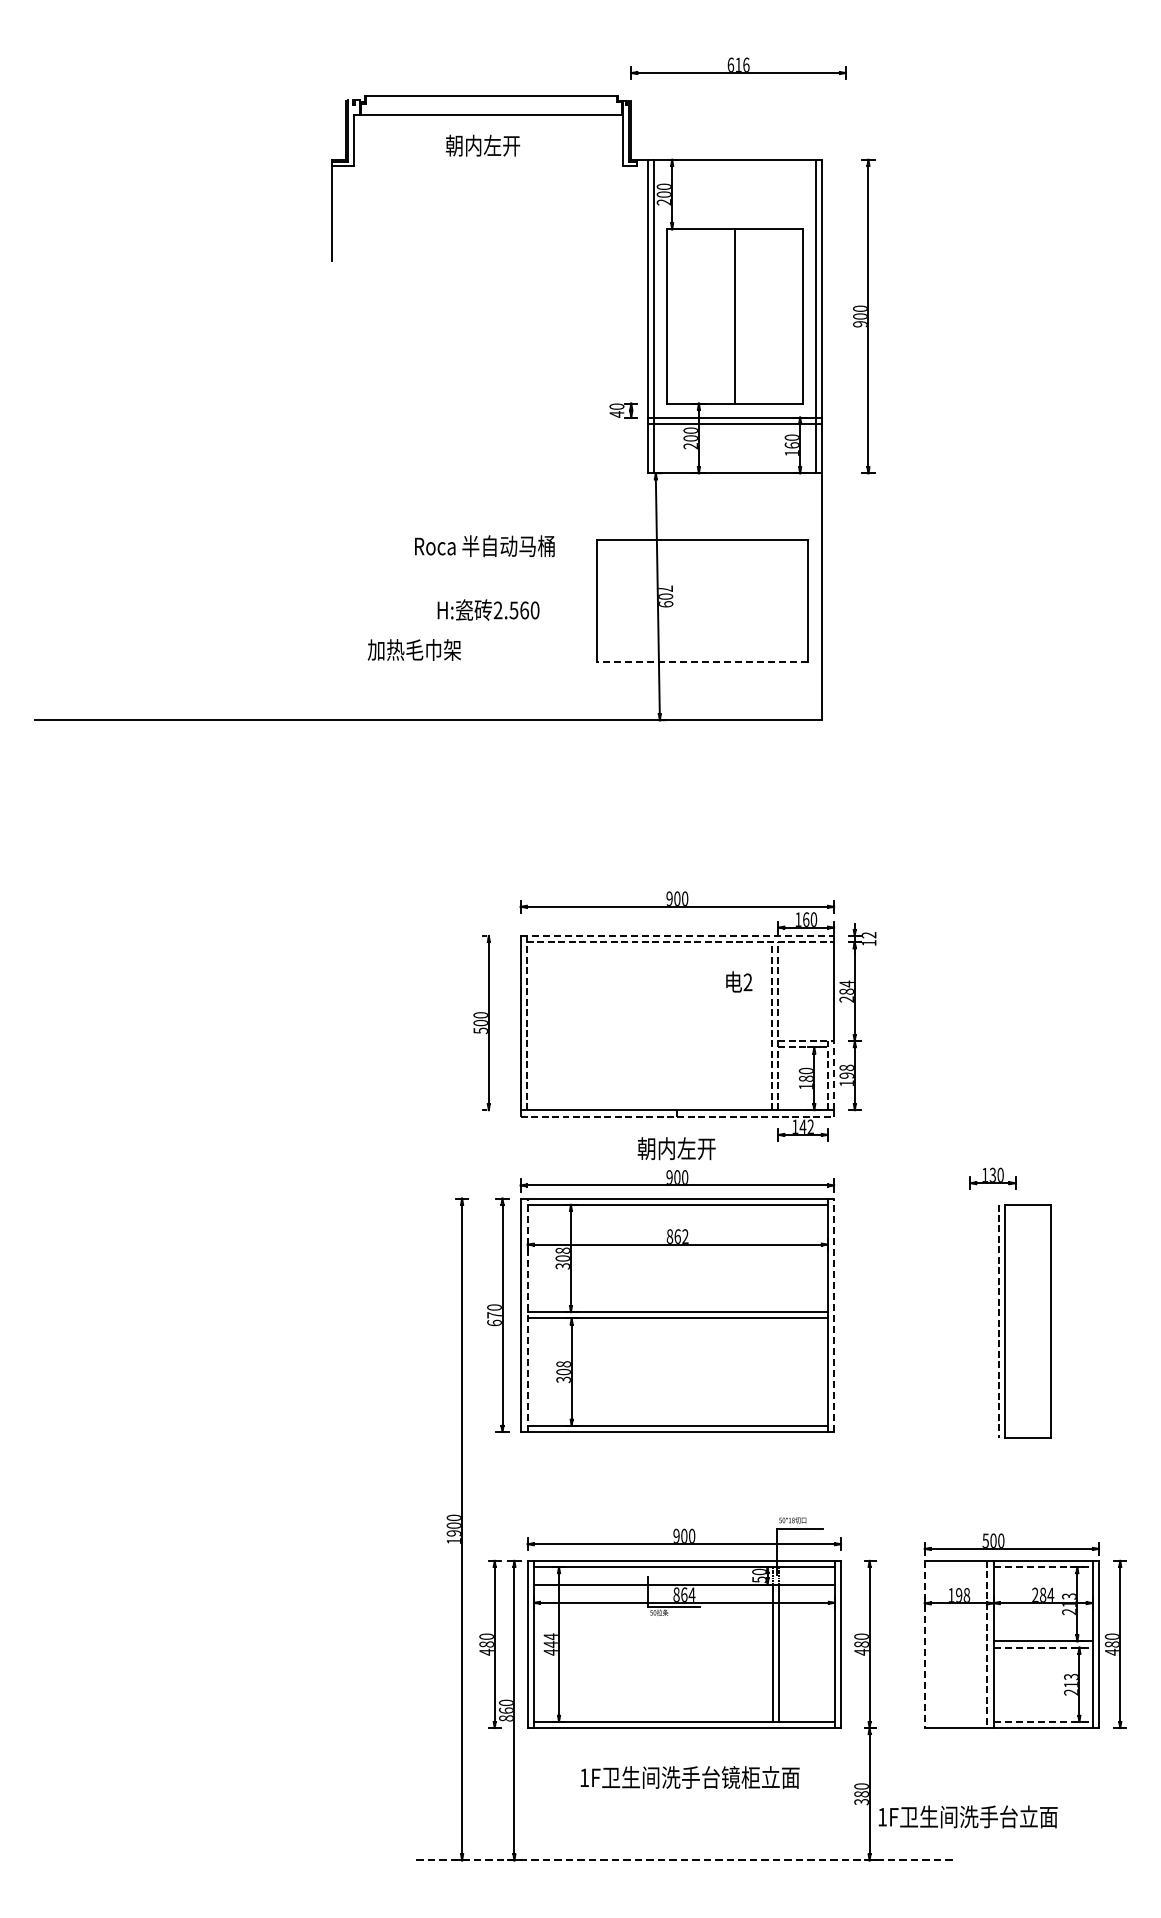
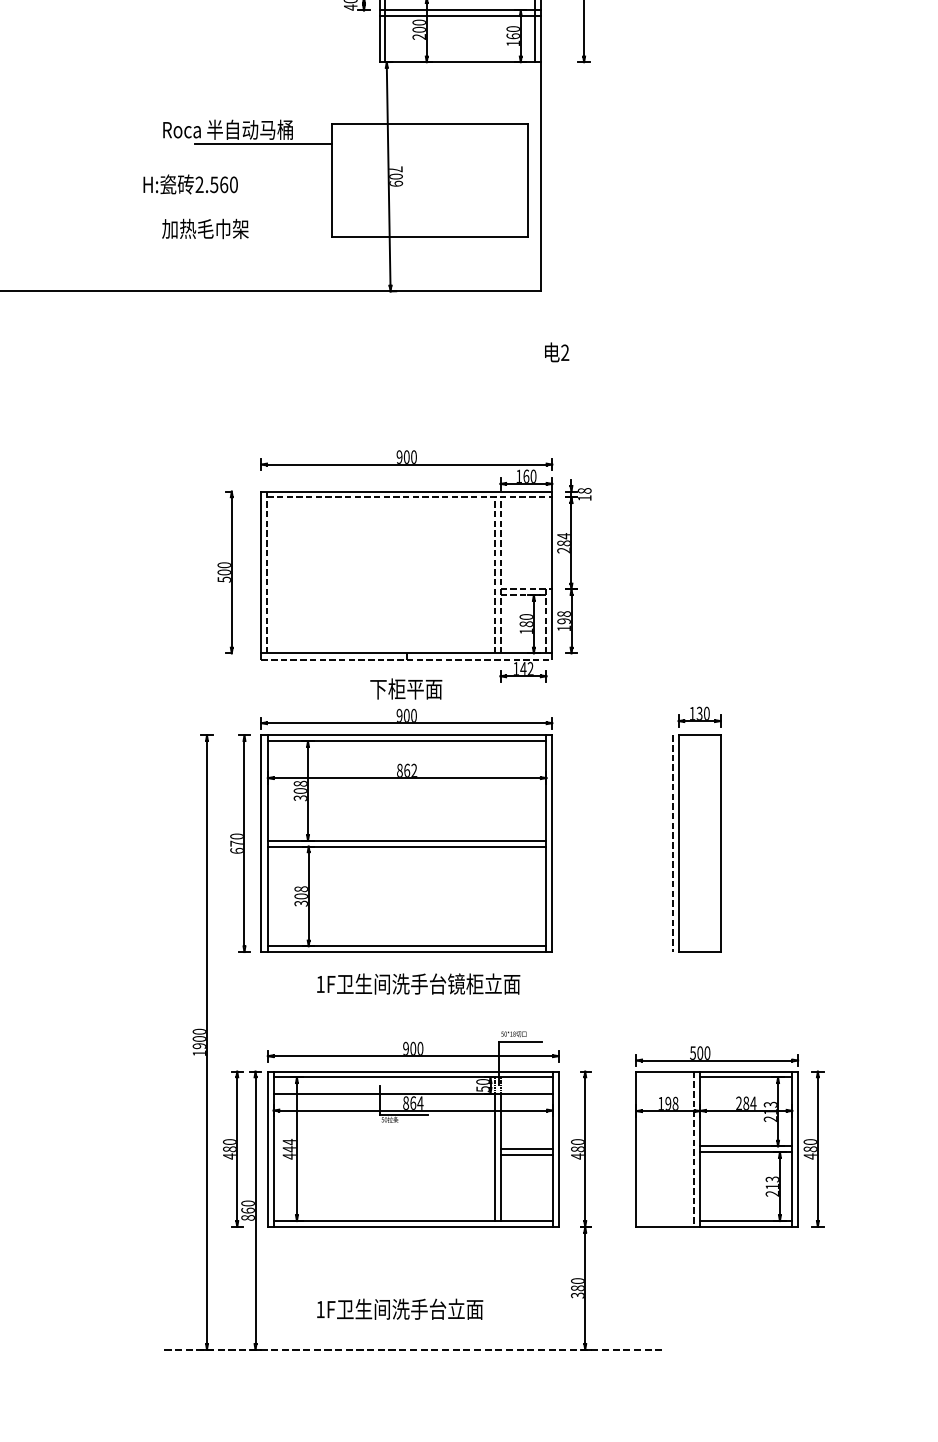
line: (522, 561) -> (263, 144), added
text: (488, 609) -> (190, 183), moved
text: (413, 649) -> (204, 228), moved
line: (702, 661) -> (430, 236), dashed -> solid
line: (677, 935) -> (406, 491), dashed -> solid
text: (868, 935) -> (584, 491), 12 -> 18
text: (739, 981) -> (557, 351), moved
line: (834, 1075) -> (552, 621), dashed -> solid
text: (676, 1148) -> (405, 688), 朝内左开 -> 下柜平面
line: (527, 1315) -> (267, 843), dashed -> solid
line: (834, 1315) -> (552, 843), dashed -> solid
part: (1024, 1321) -> (696, 843), moved
line: (1043, 1567) -> (746, 1077), dashed -> solid
line: (806, 1644) -> (526, 1149), added
line: (924, 1644) -> (636, 1149), dashed -> solid
line: (1043, 1647) -> (746, 1152), dashed -> solid
line: (806, 1650) -> (526, 1154), added
line: (1043, 1721) -> (746, 1220), dashed -> solid
text: (689, 1777) -> (418, 984), moved
text: (967, 1816) -> (399, 1308), moved

